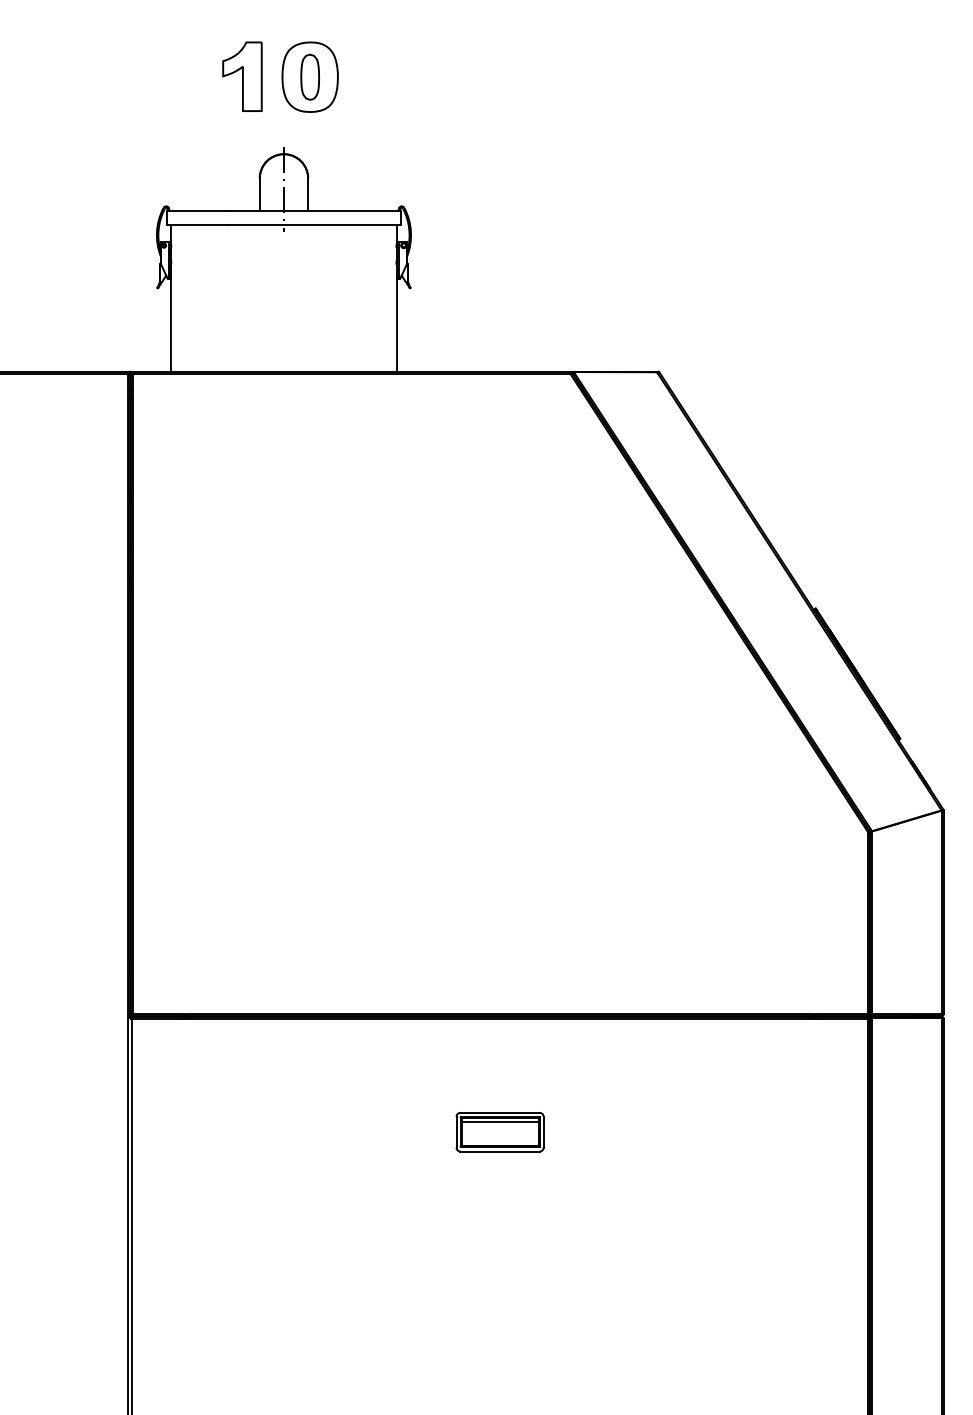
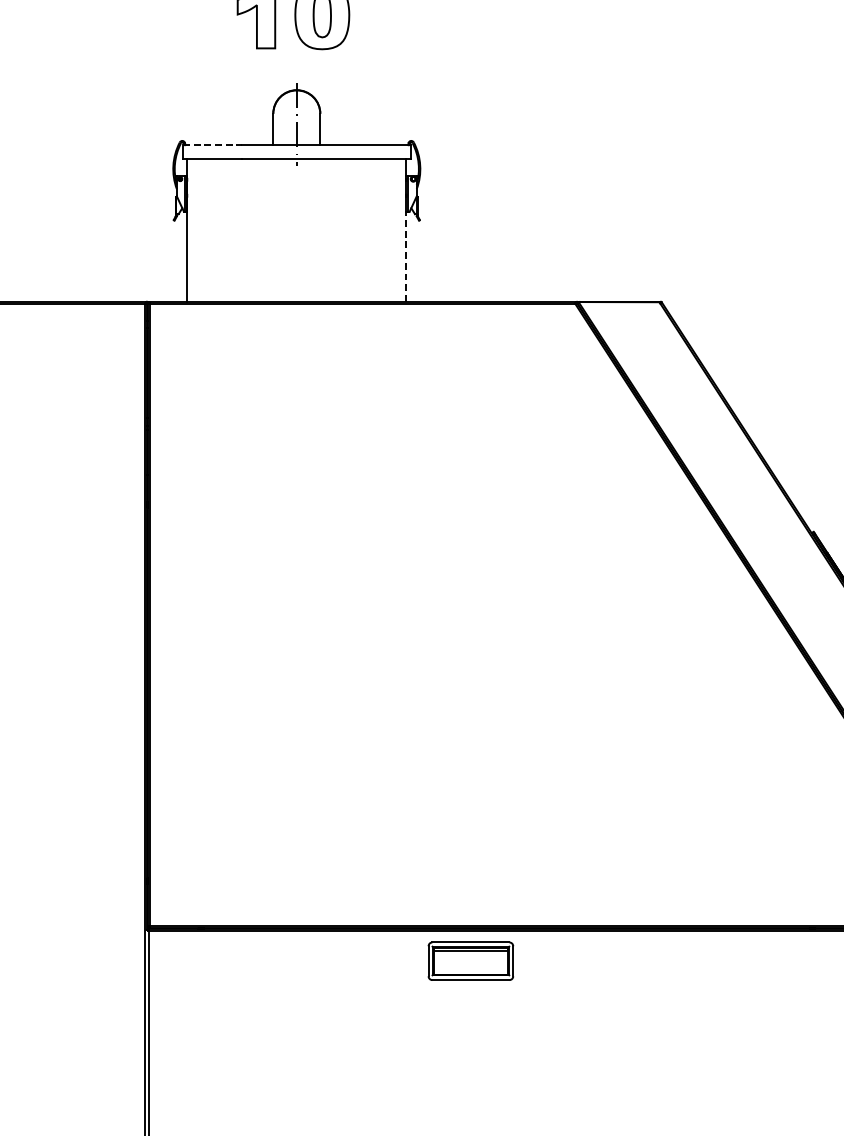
line: (197, 210) -> (212, 145), solid -> dashed
line: (396, 324) -> (406, 255), solid -> dashed
part: (499, 1132) -> (470, 961), moved

